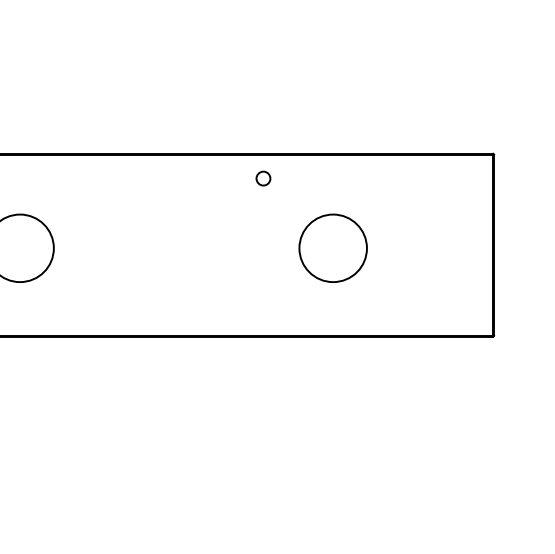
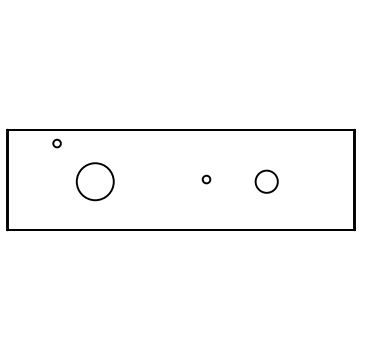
circle: (263, 178) -> (206, 179), moved
circle: (332, 247) -> (266, 181), size x0.6

